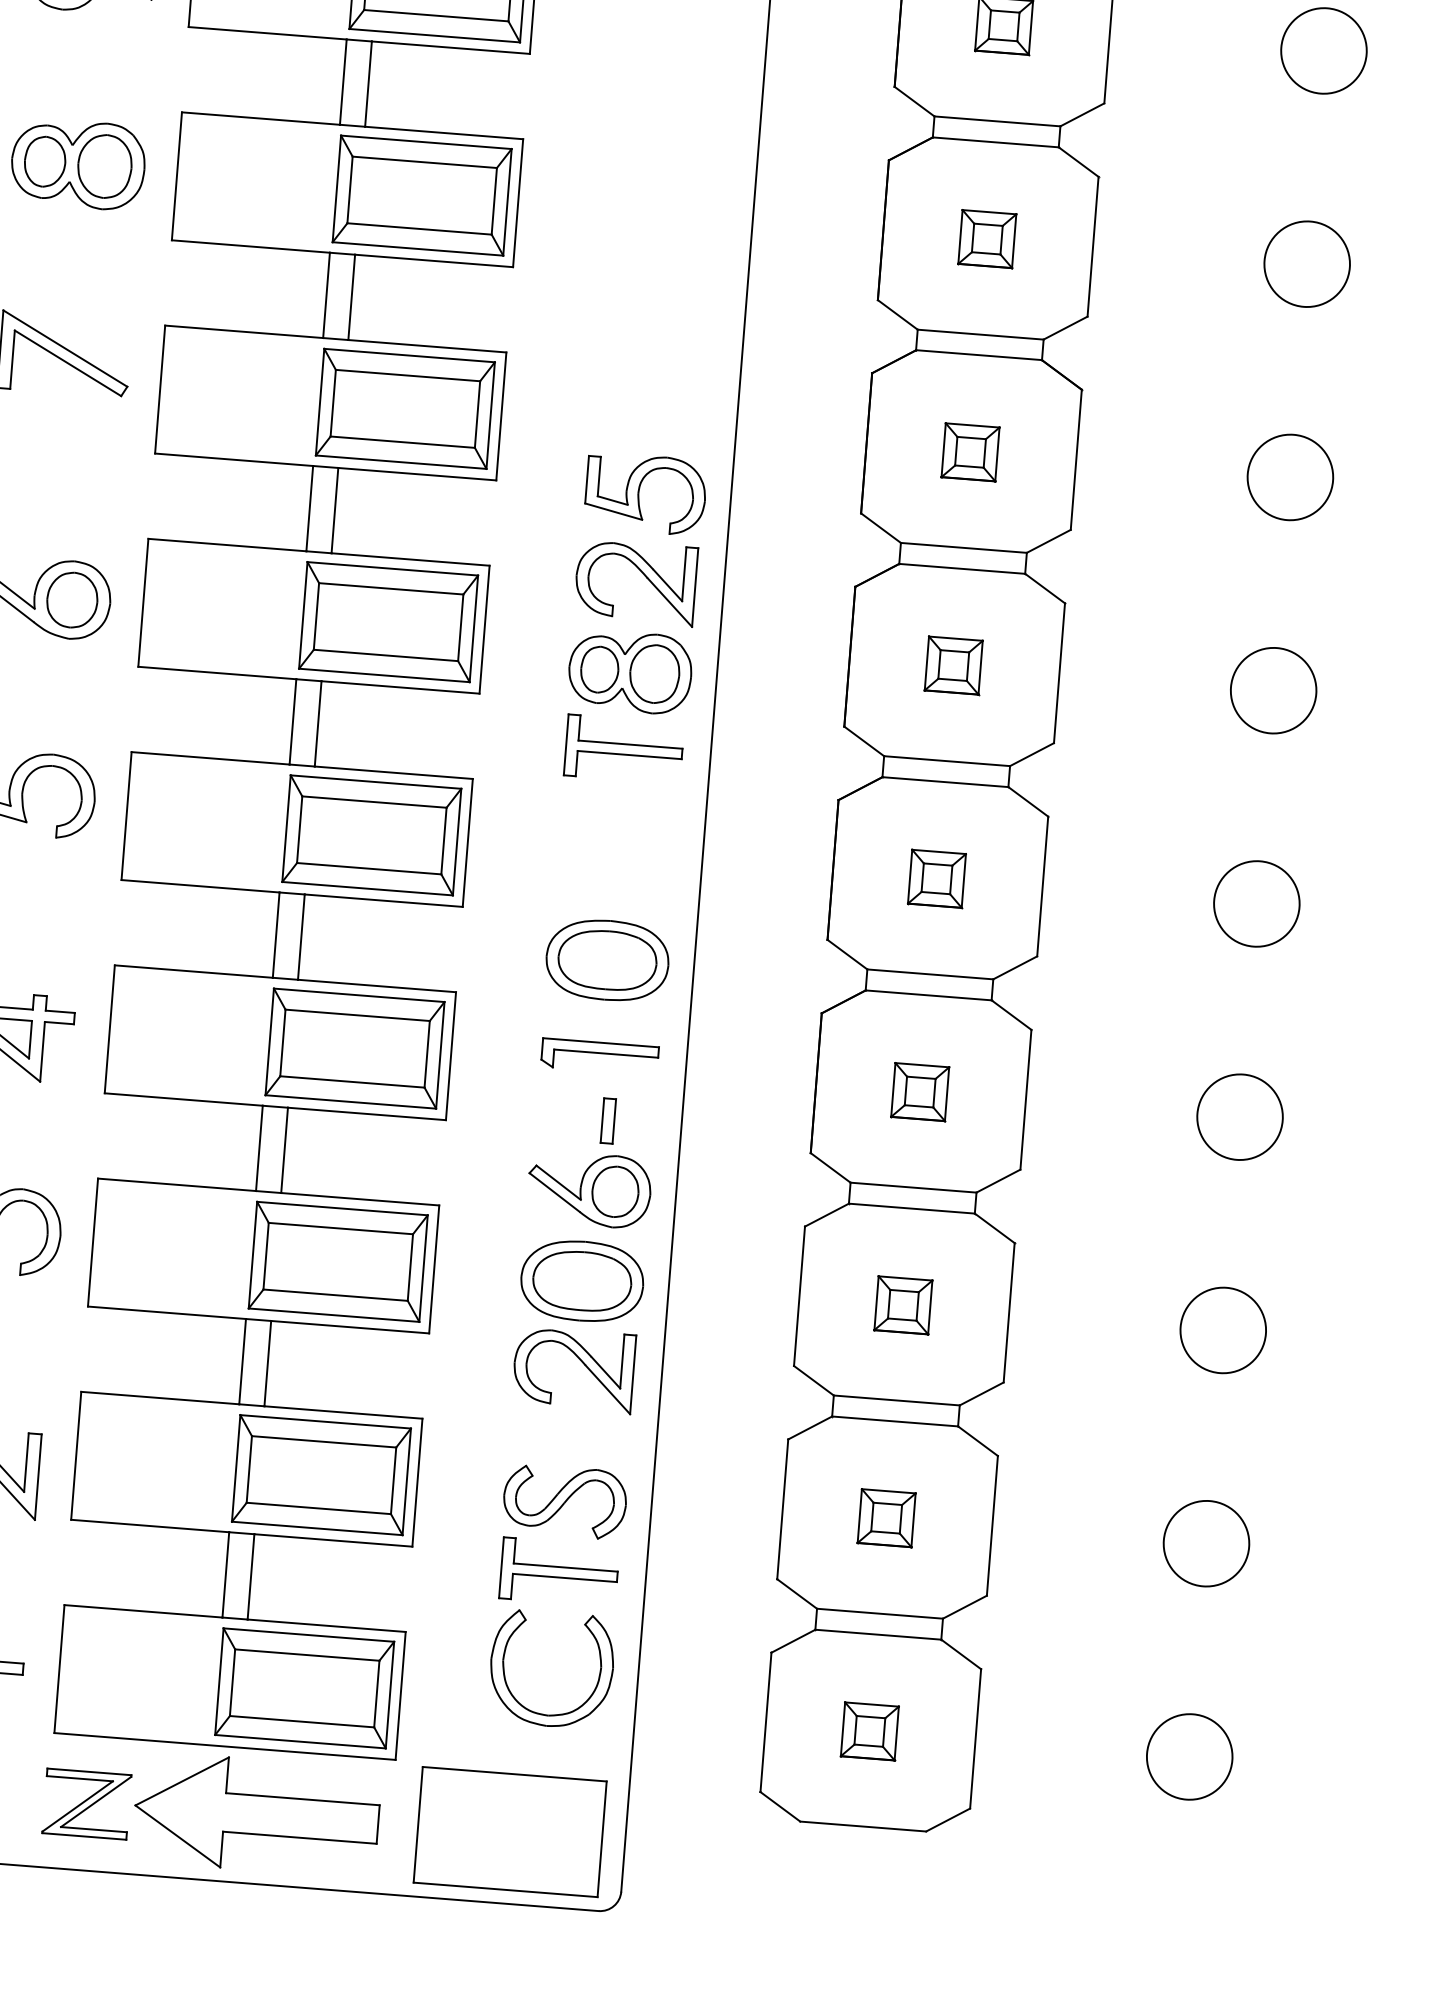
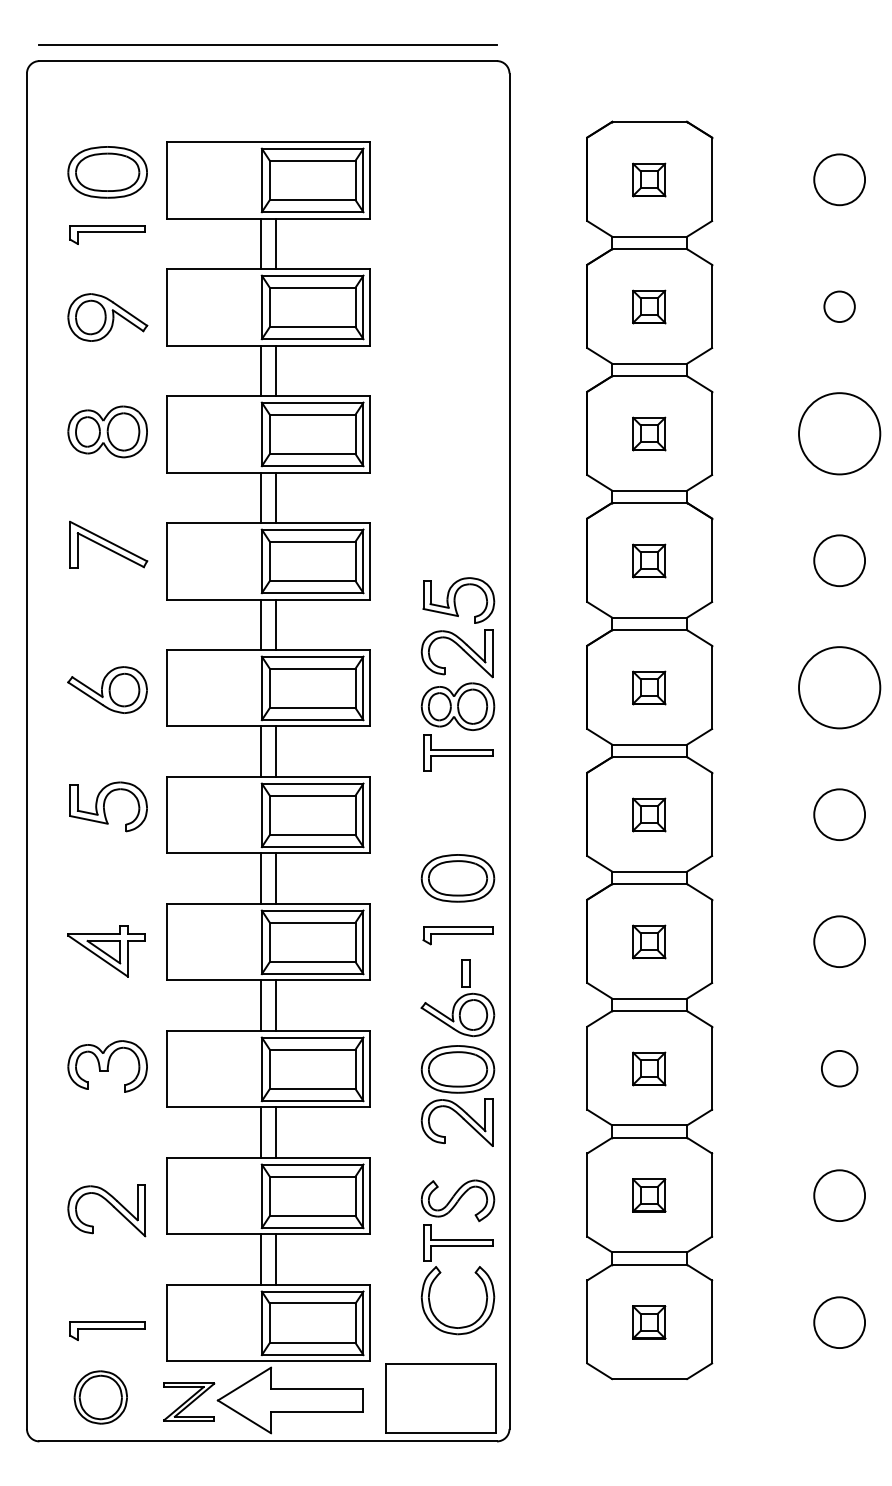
circle: (1323, 50) -> (839, 306), size x0.6
circle: (1306, 263) -> (839, 433), size x1.6
circle: (1273, 690) -> (839, 687), size x1.6
circle: (1223, 1330) -> (839, 1068), size x0.7

